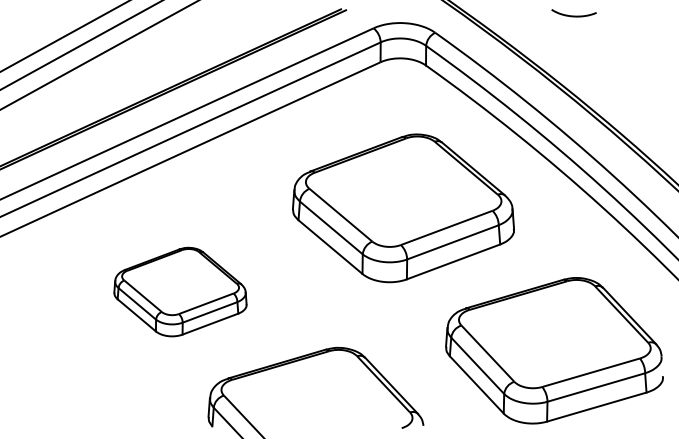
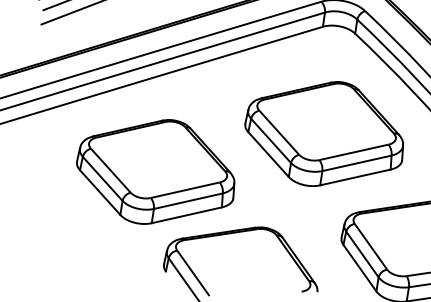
part: (180, 291) -> (156, 171), size x1.67

